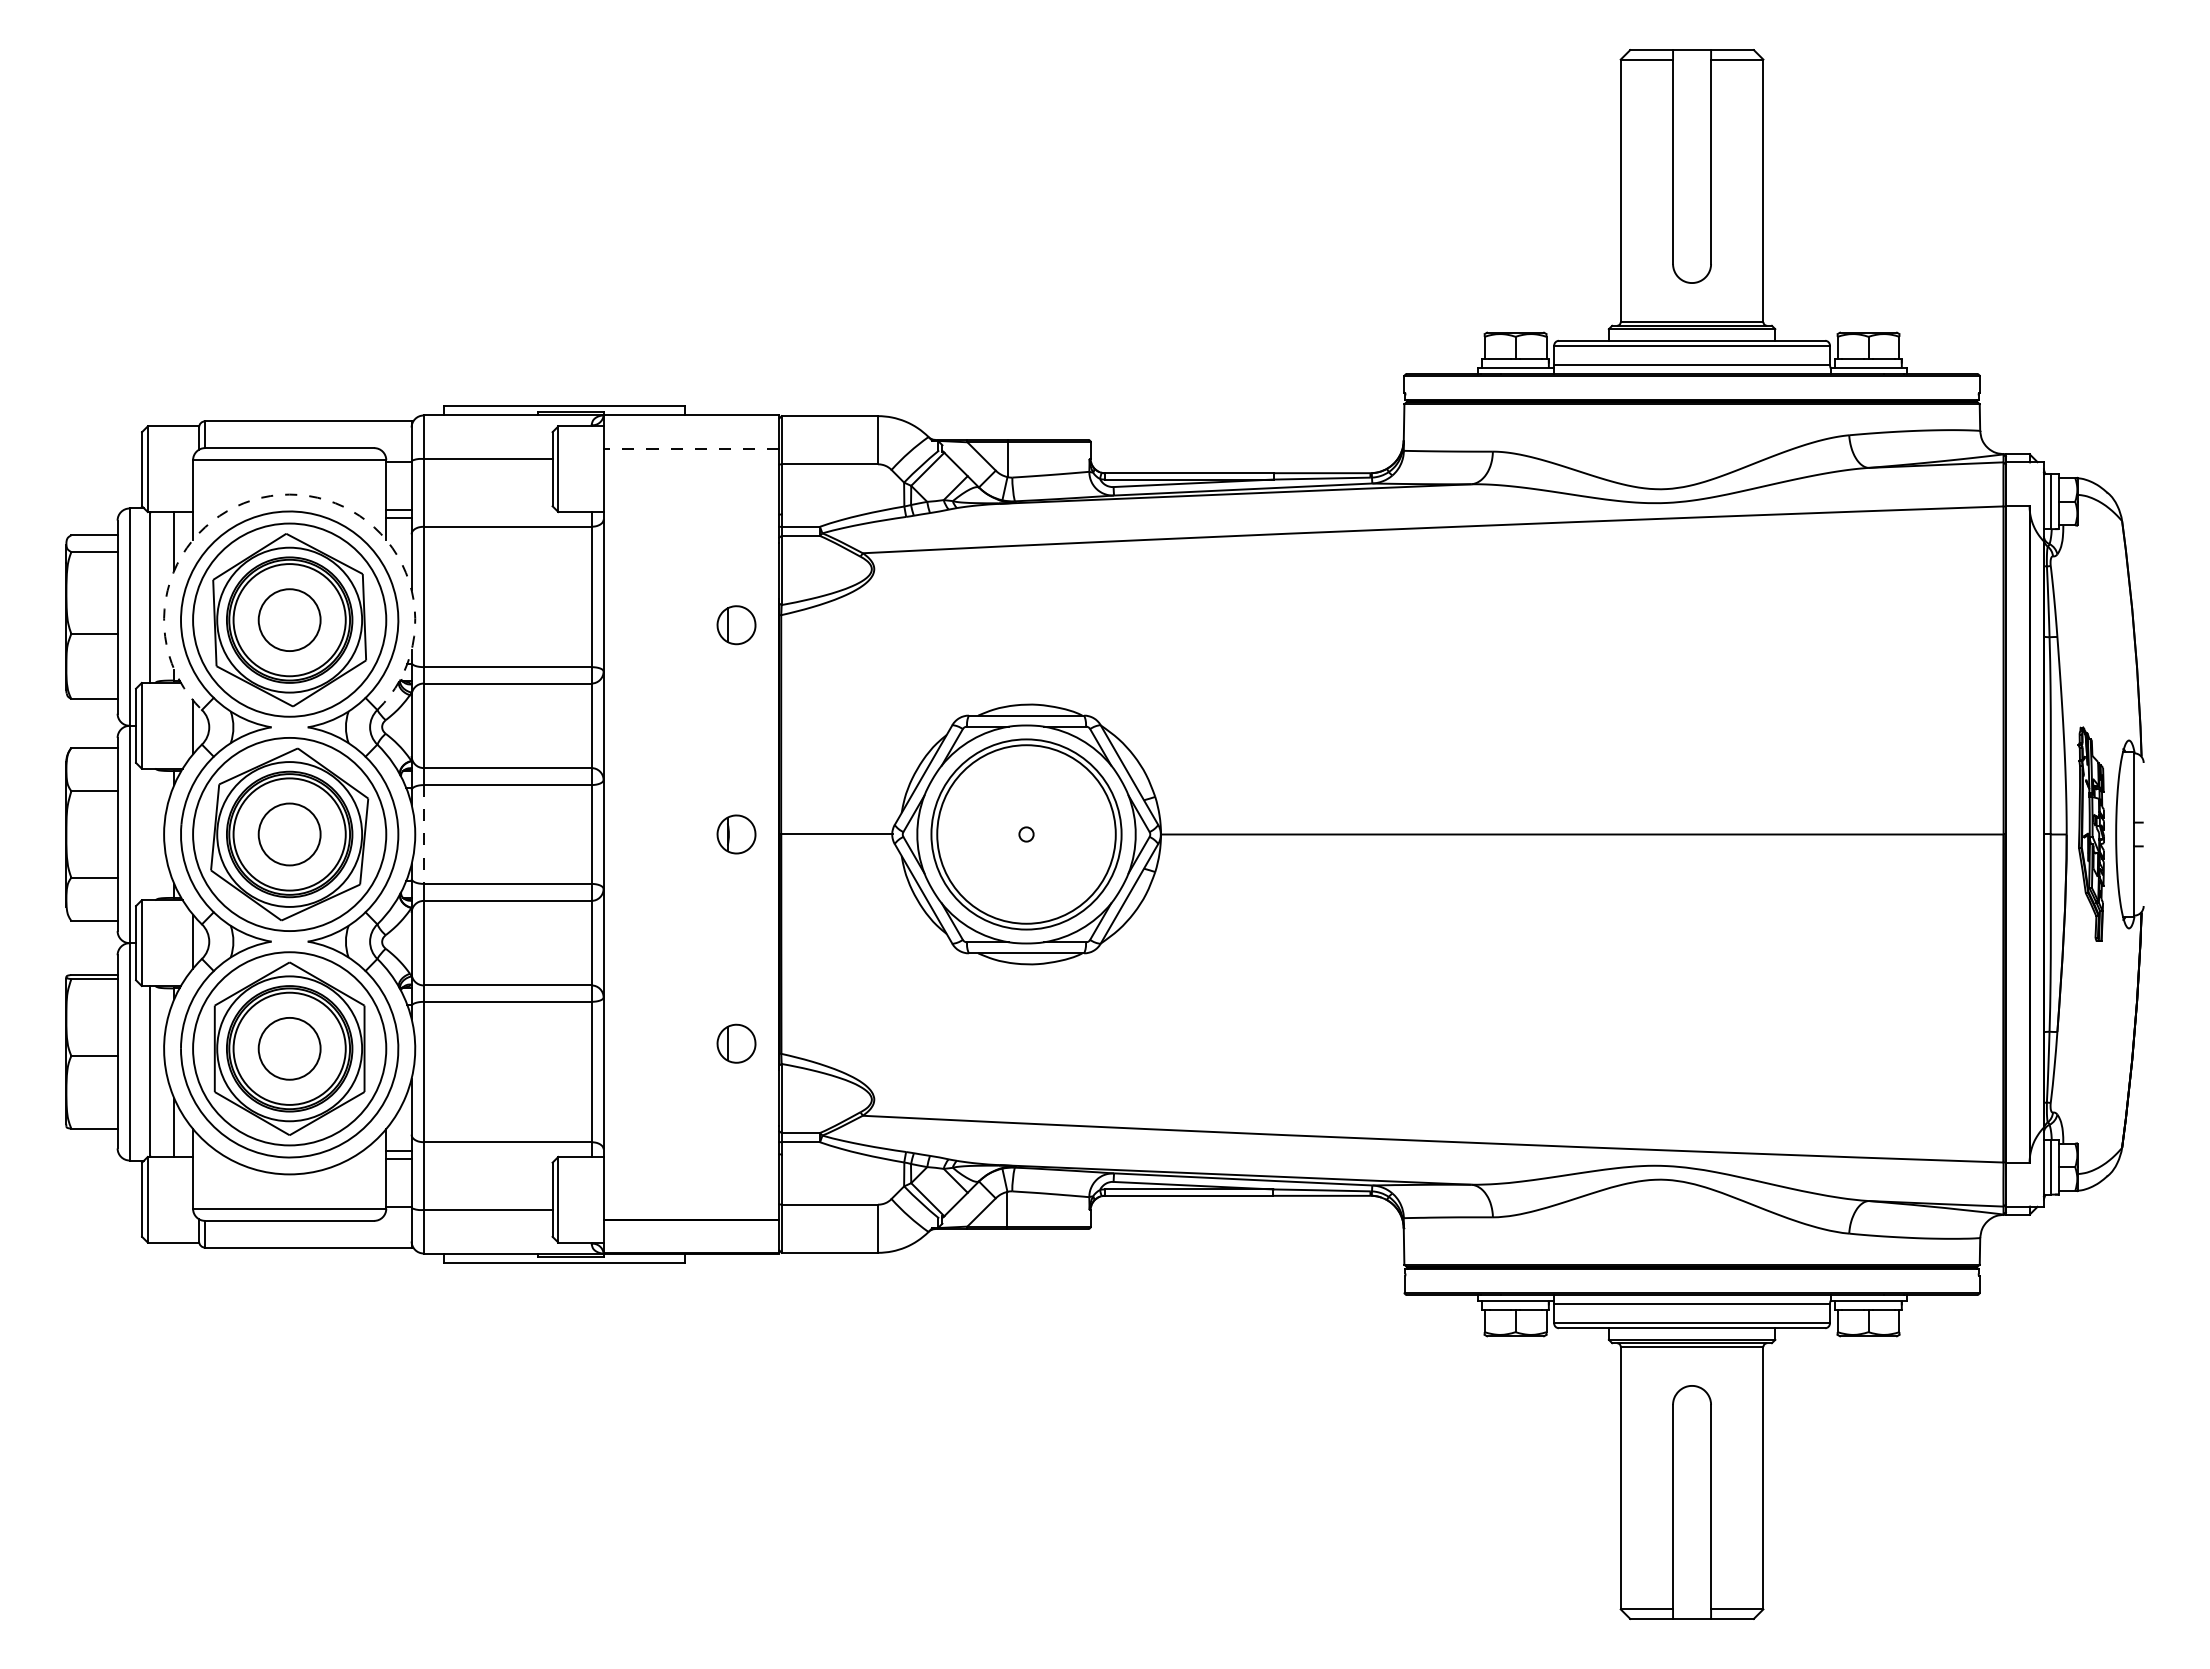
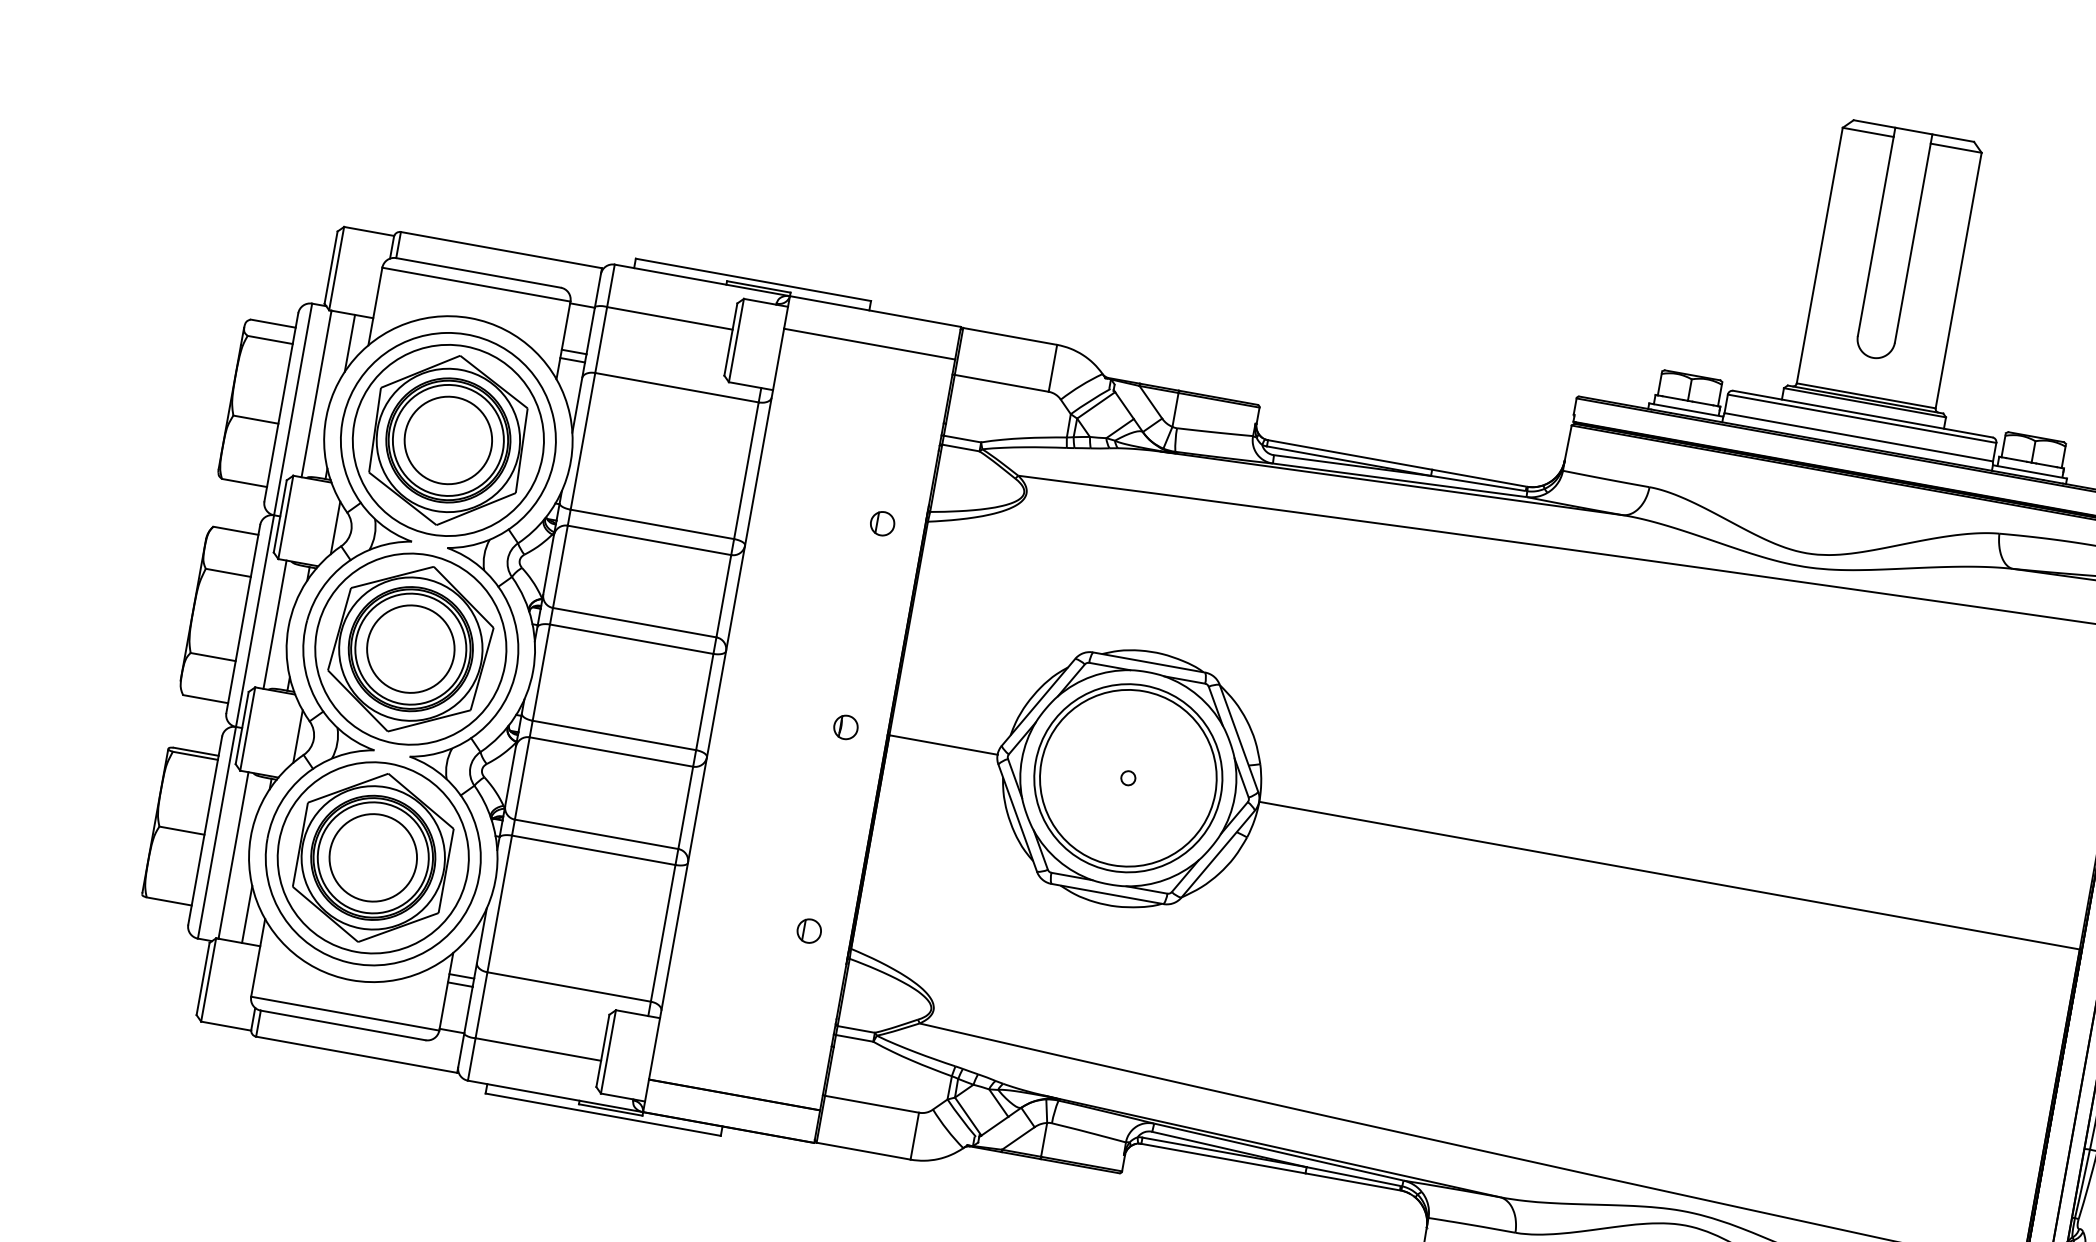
line: (691, 448) -> (869, 343), dashed -> solid
arc: (289, 494) -> (470, 318), dashed -> solid
circle: (289, 619) -> (448, 439), size x1.43
part: (736, 625) -> (882, 523), size x0.62
line: (150, 834) -> (275, 624), added
circle: (289, 834) -> (410, 649), size x1.43
line: (423, 834) -> (541, 672), dashed -> solid
part: (736, 834) -> (845, 727), size x0.62
part: (736, 1043) -> (809, 930), size x0.62
circle: (289, 1048) -> (373, 857), size x1.43

